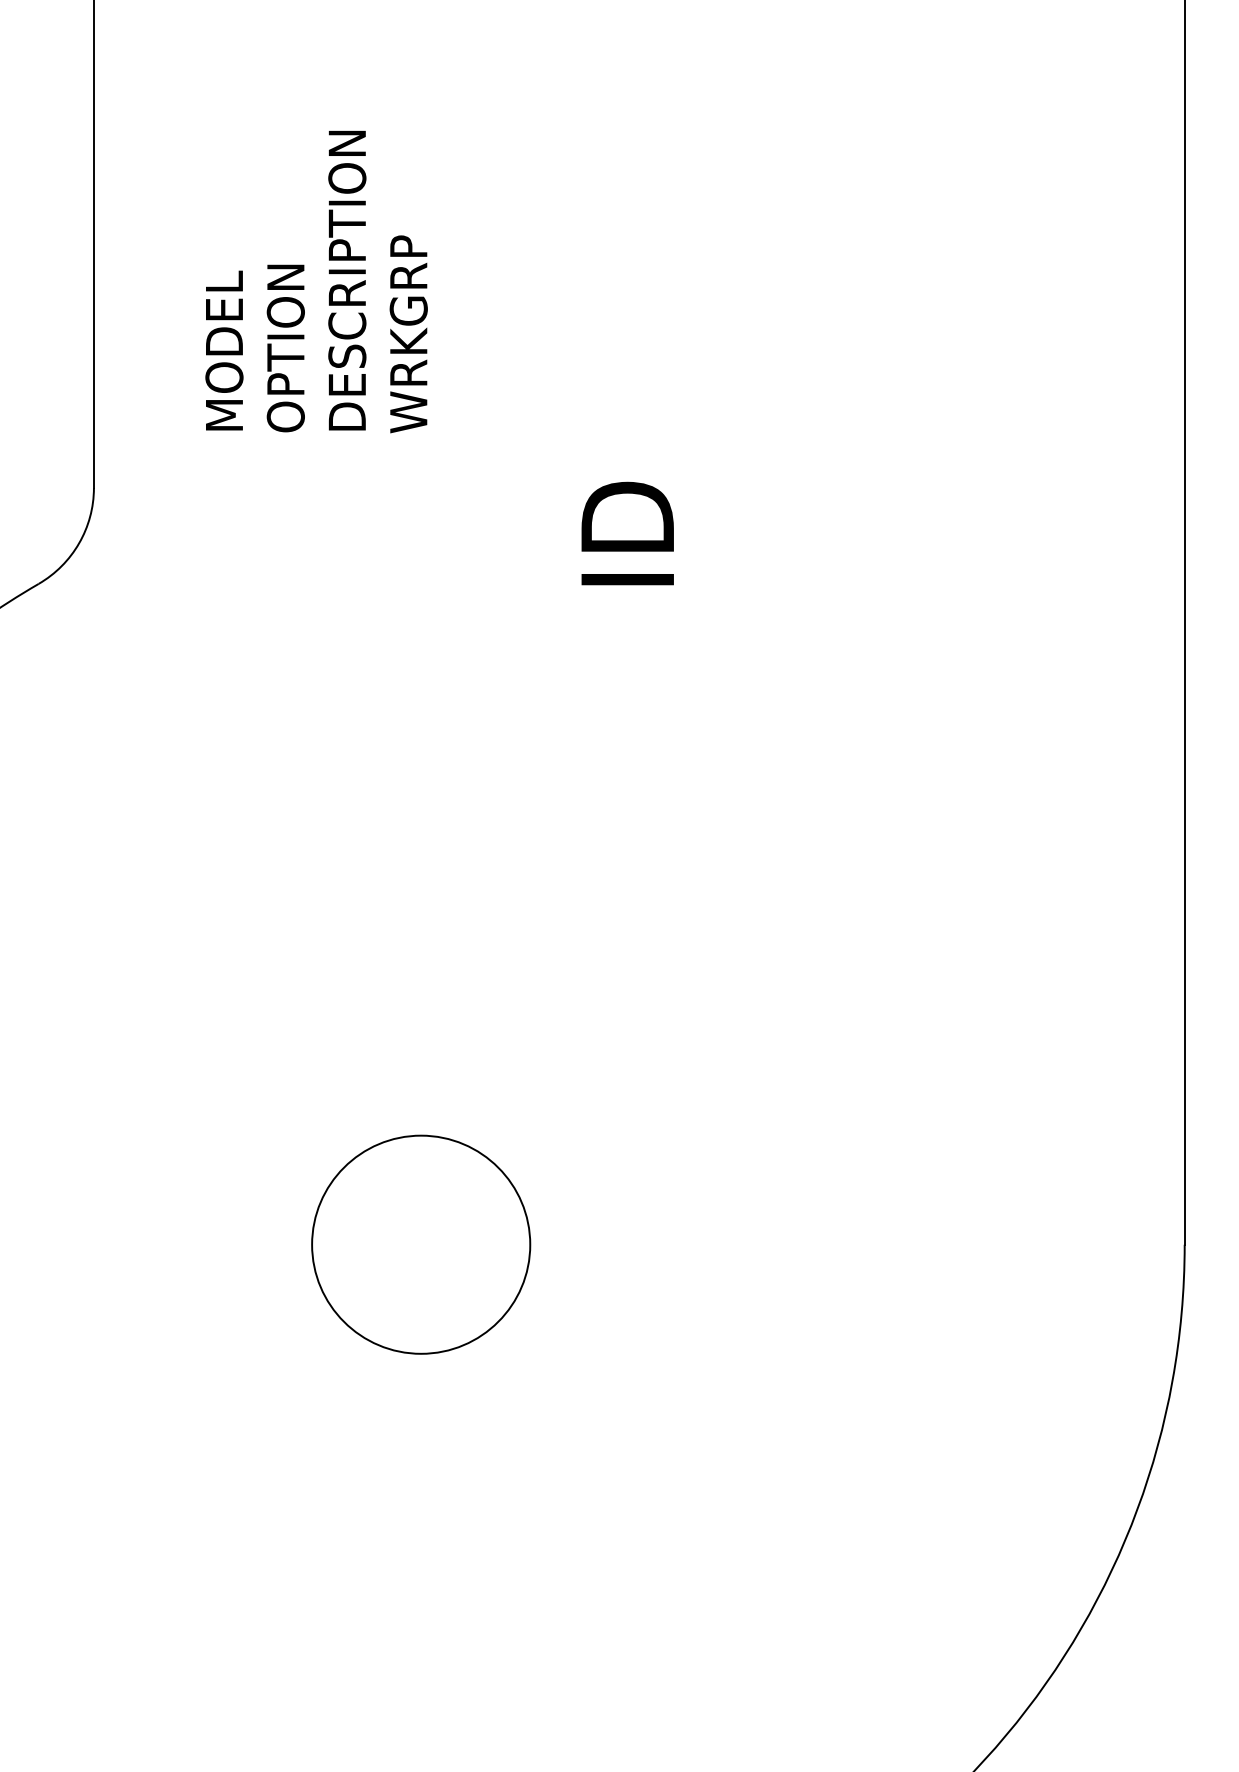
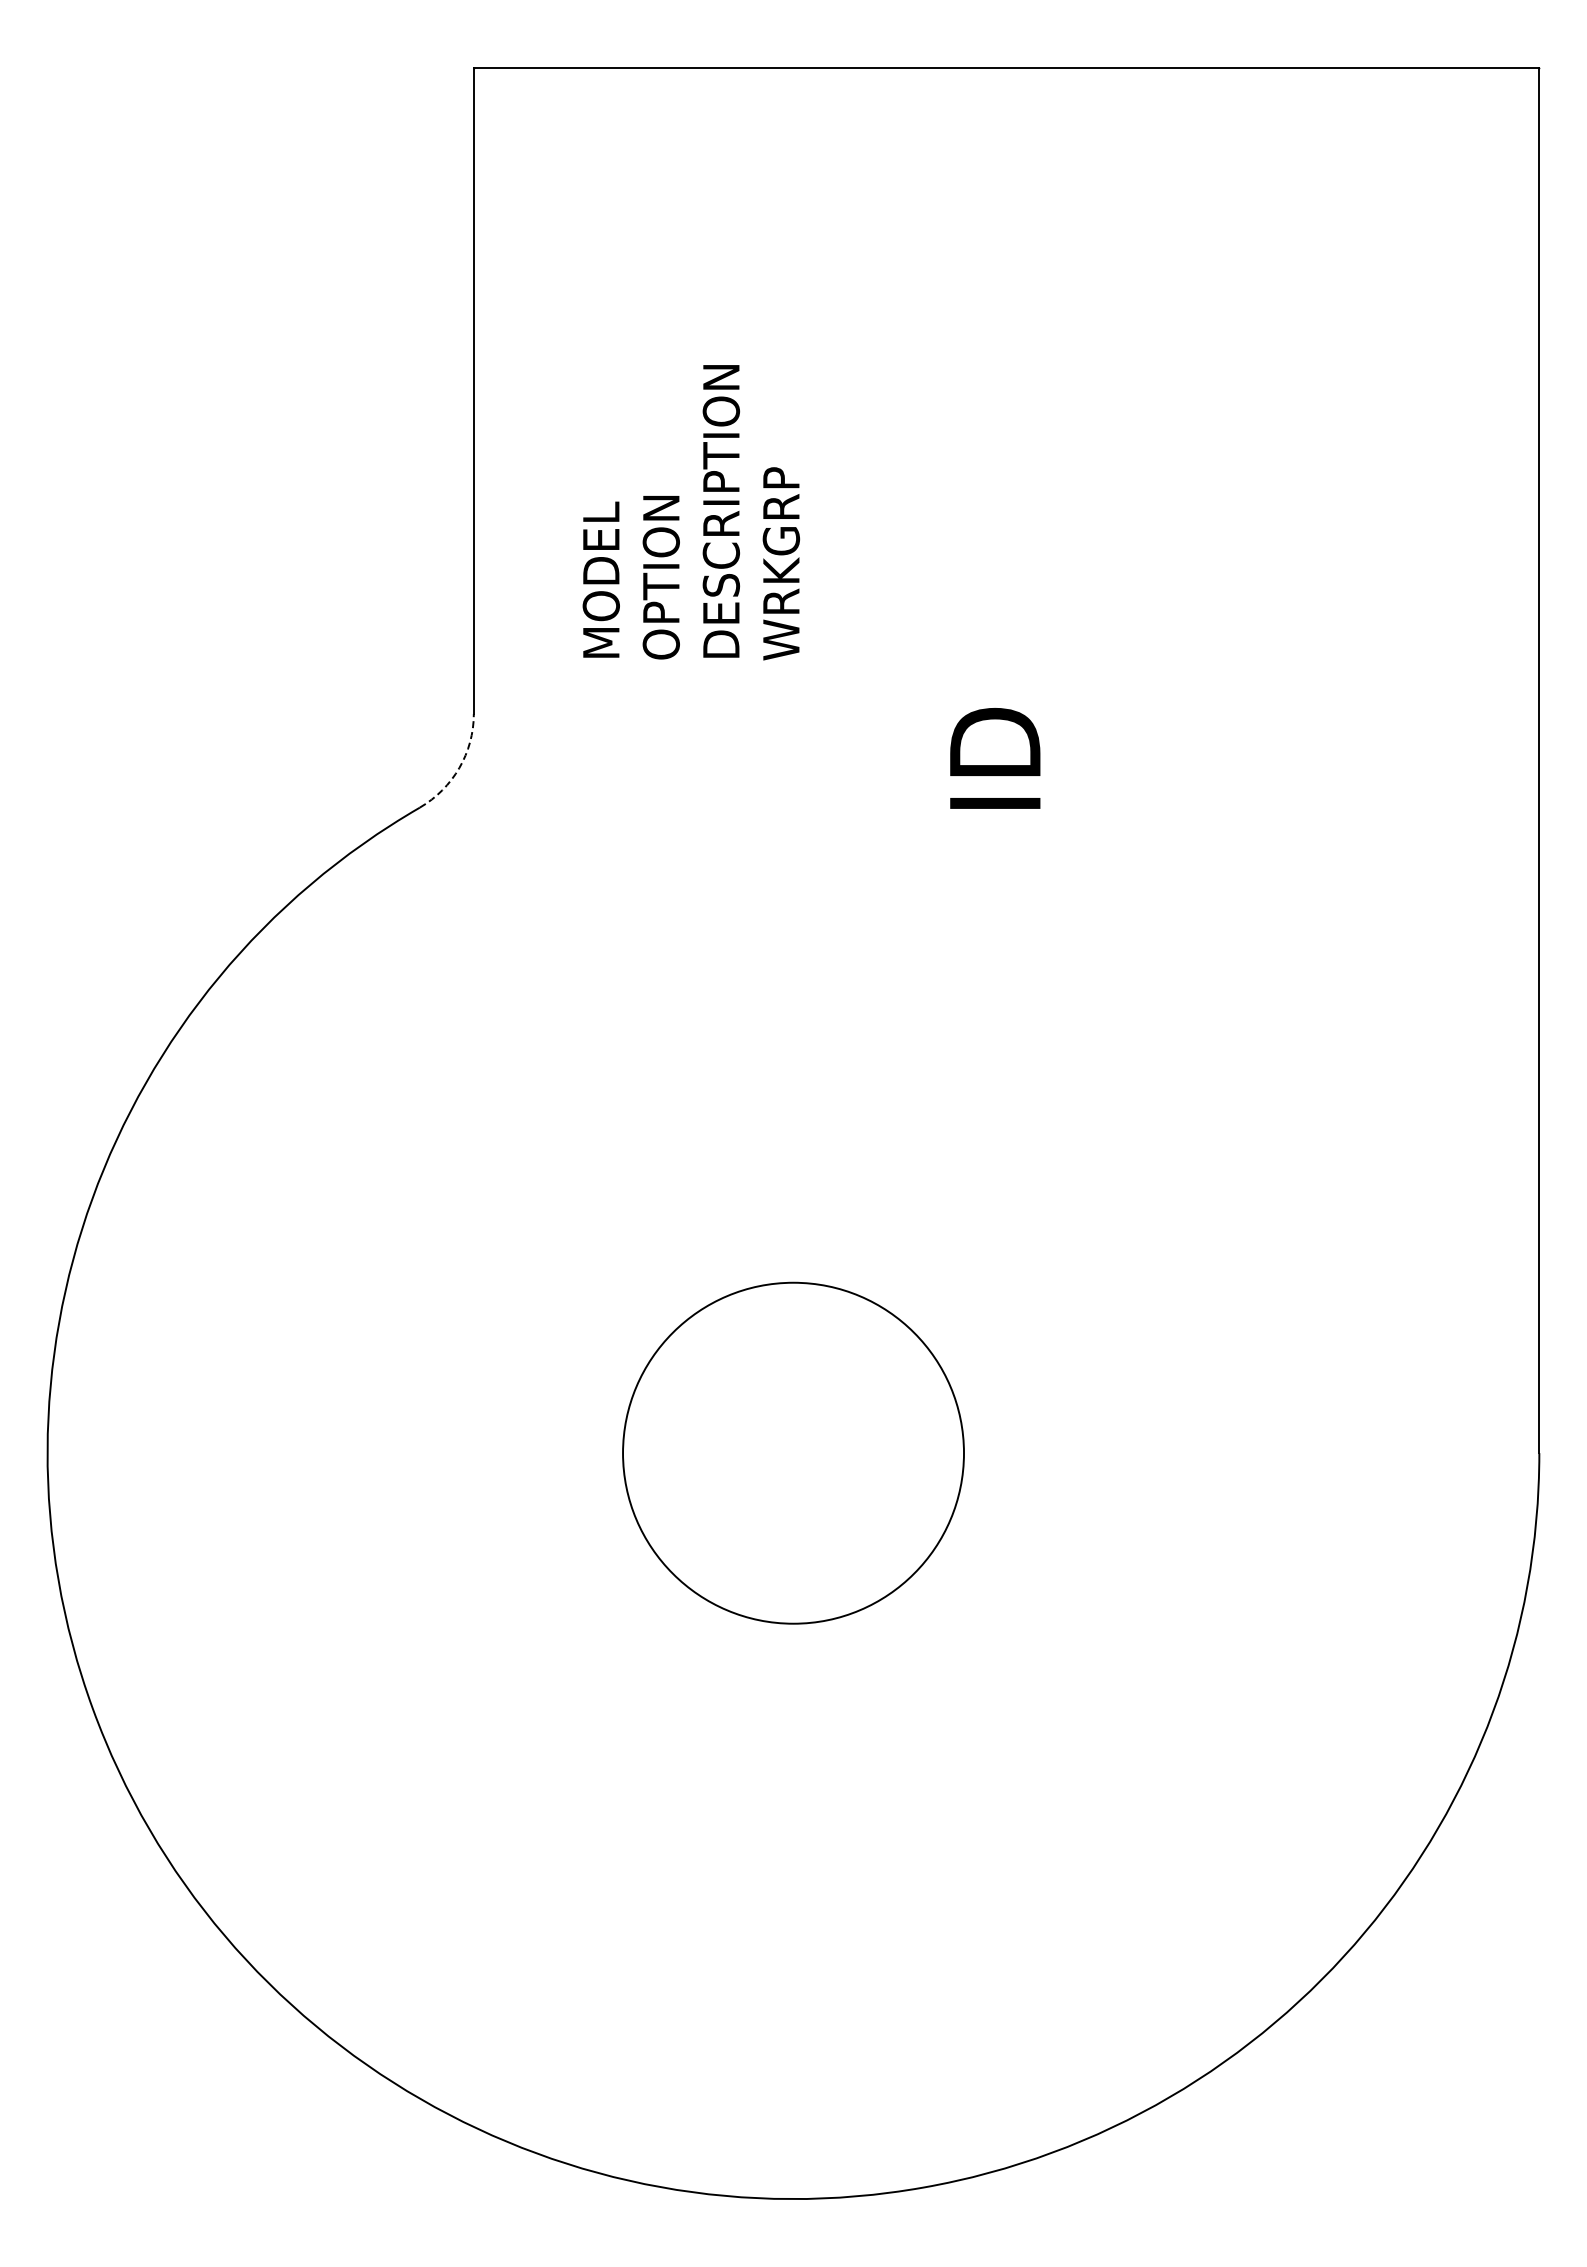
arc: (79, 543) -> (459, 768), solid -> dashed
circle: (421, 1244) -> (793, 1452), size x1.6

